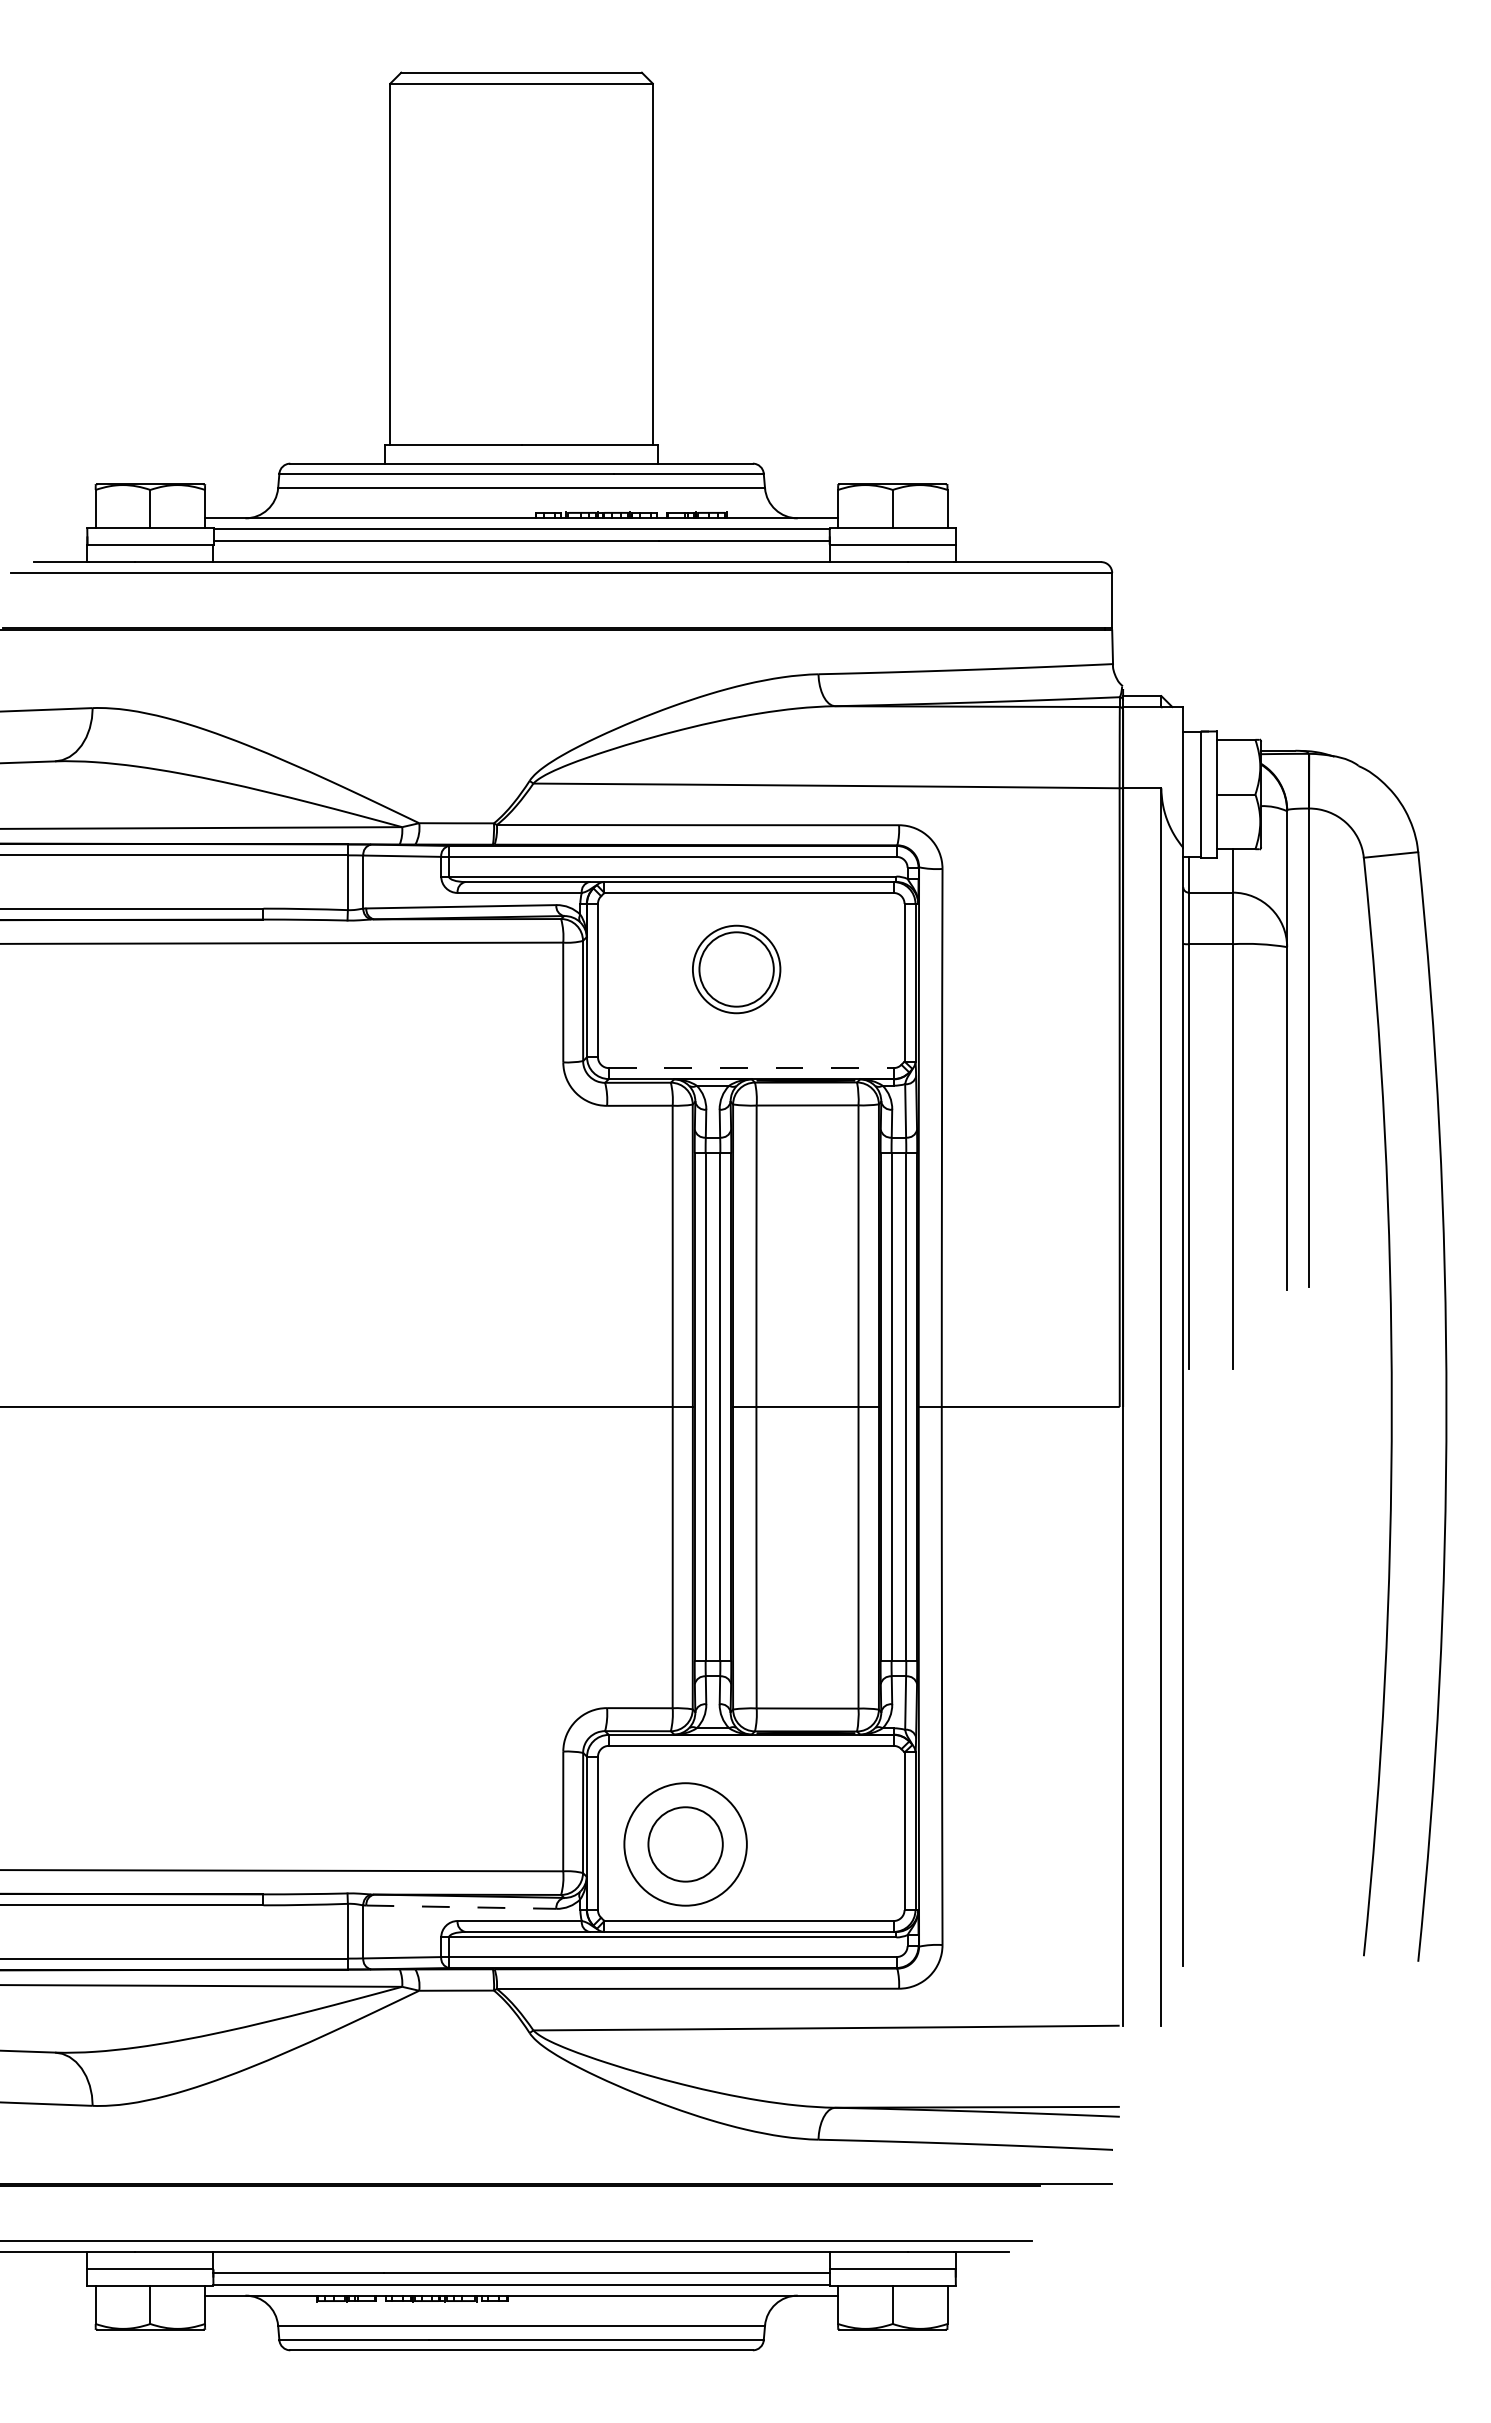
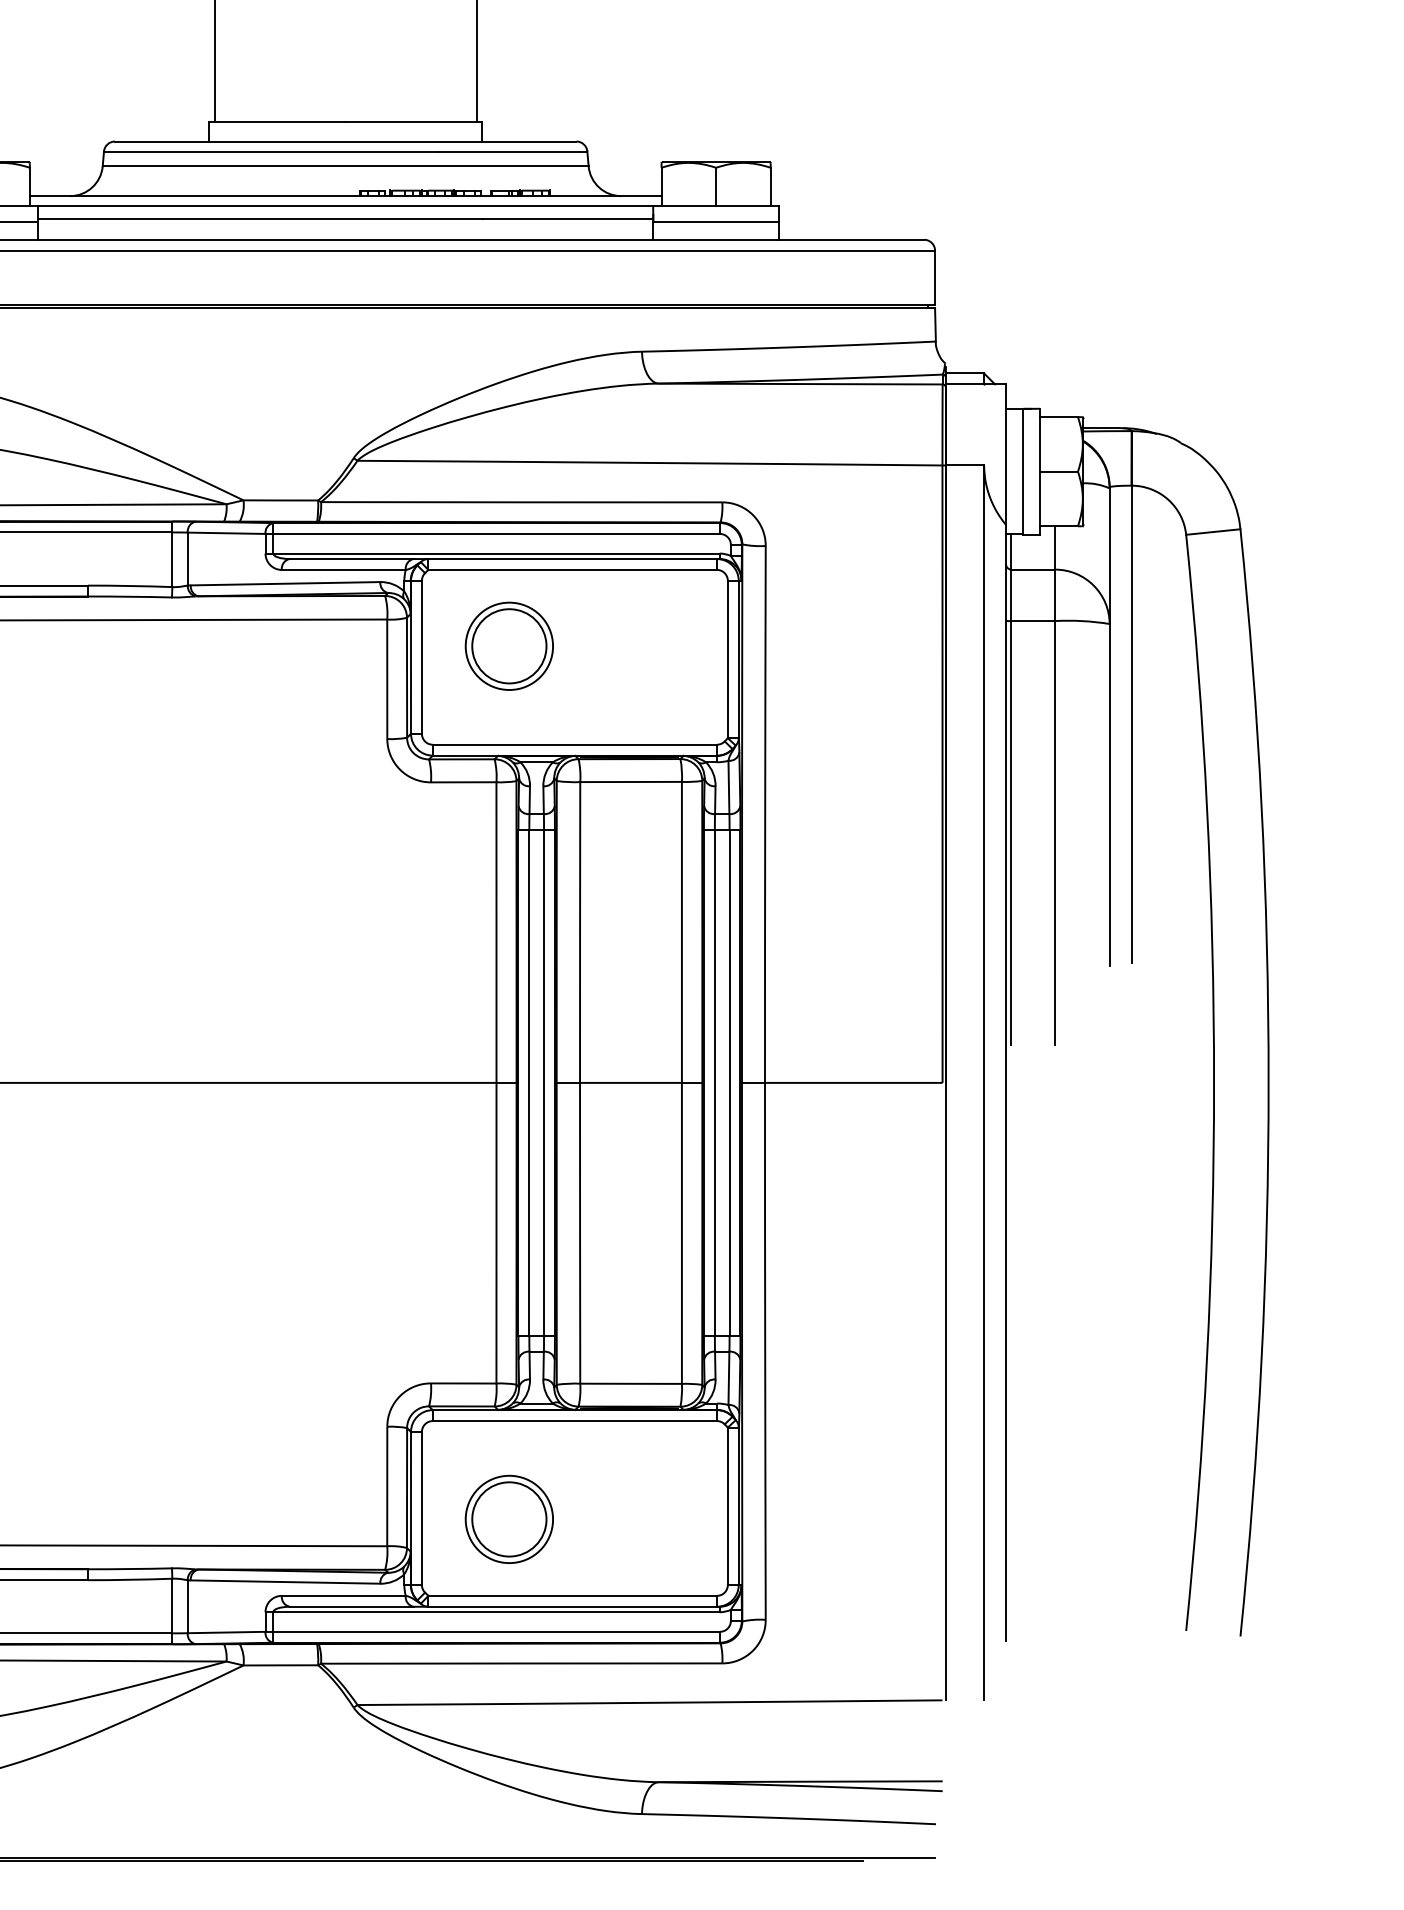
part: (736, 969) -> (509, 646), moved
line: (751, 1068) -> (575, 745), dashed -> solid
circle: (685, 1844) -> (509, 1519), size x0.71
line: (461, 1907) -> (285, 1582), dashed -> solid

